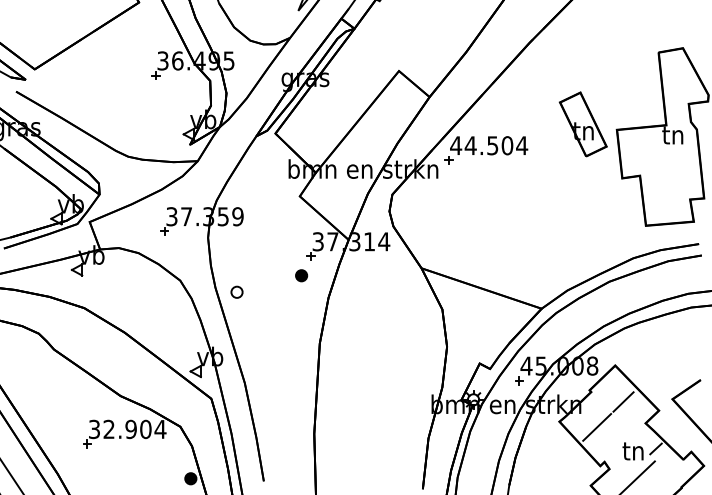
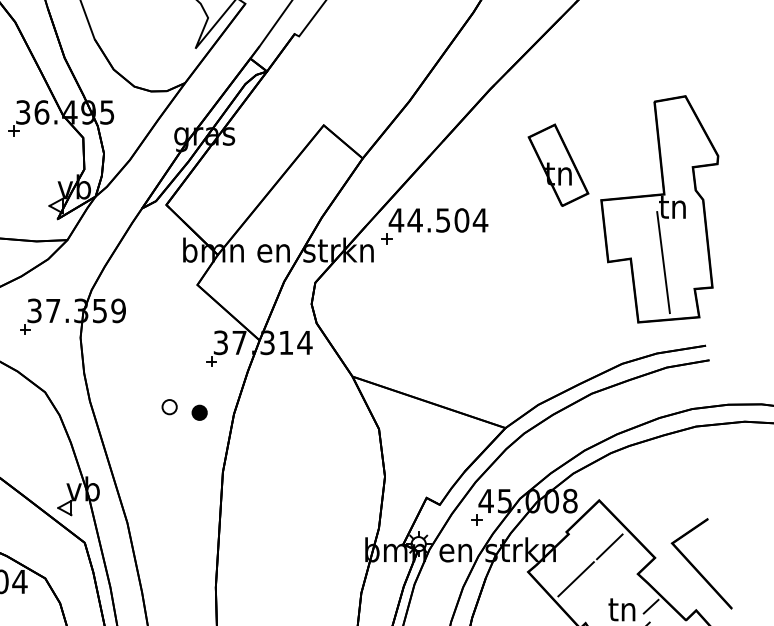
part: (582, 124) -> (557, 165), moved
line: (665, 178) -> (663, 262), added
part: (301, 275) -> (199, 412), moved
part: (236, 291) -> (168, 406), moved

